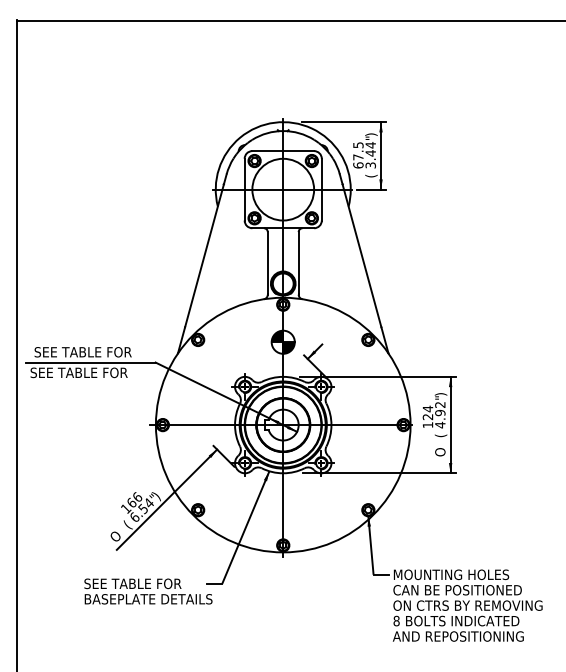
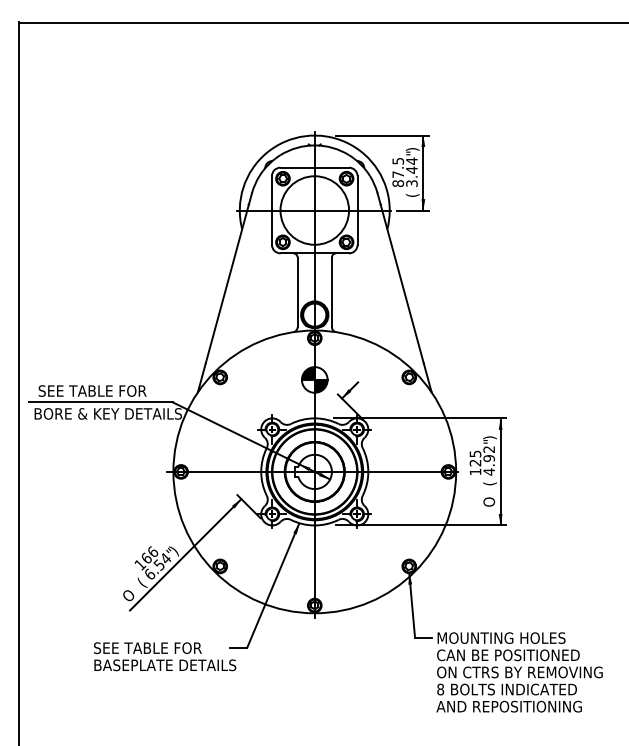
text: (357, 165) -> (397, 183), 67.5 -> 87.5
text: (96, 372) -> (107, 413), SEE TABLE FOR -> BORE & KEY DETAILS
text: (427, 408) -> (475, 453), 124 -> 125

